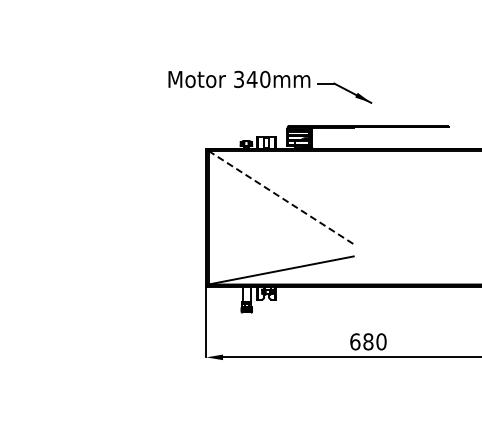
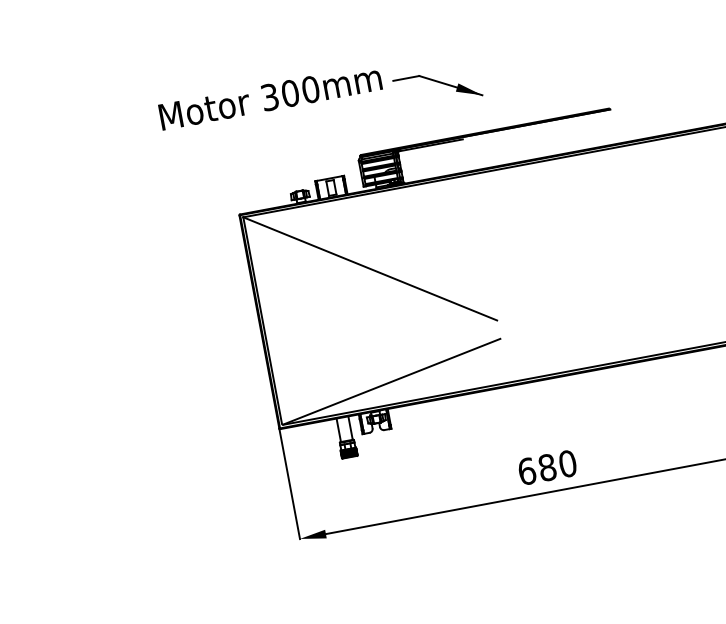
text: (251, 79) -> (289, 93), 340mm -> 300mm
line: (281, 198) -> (370, 270), dashed -> solid

